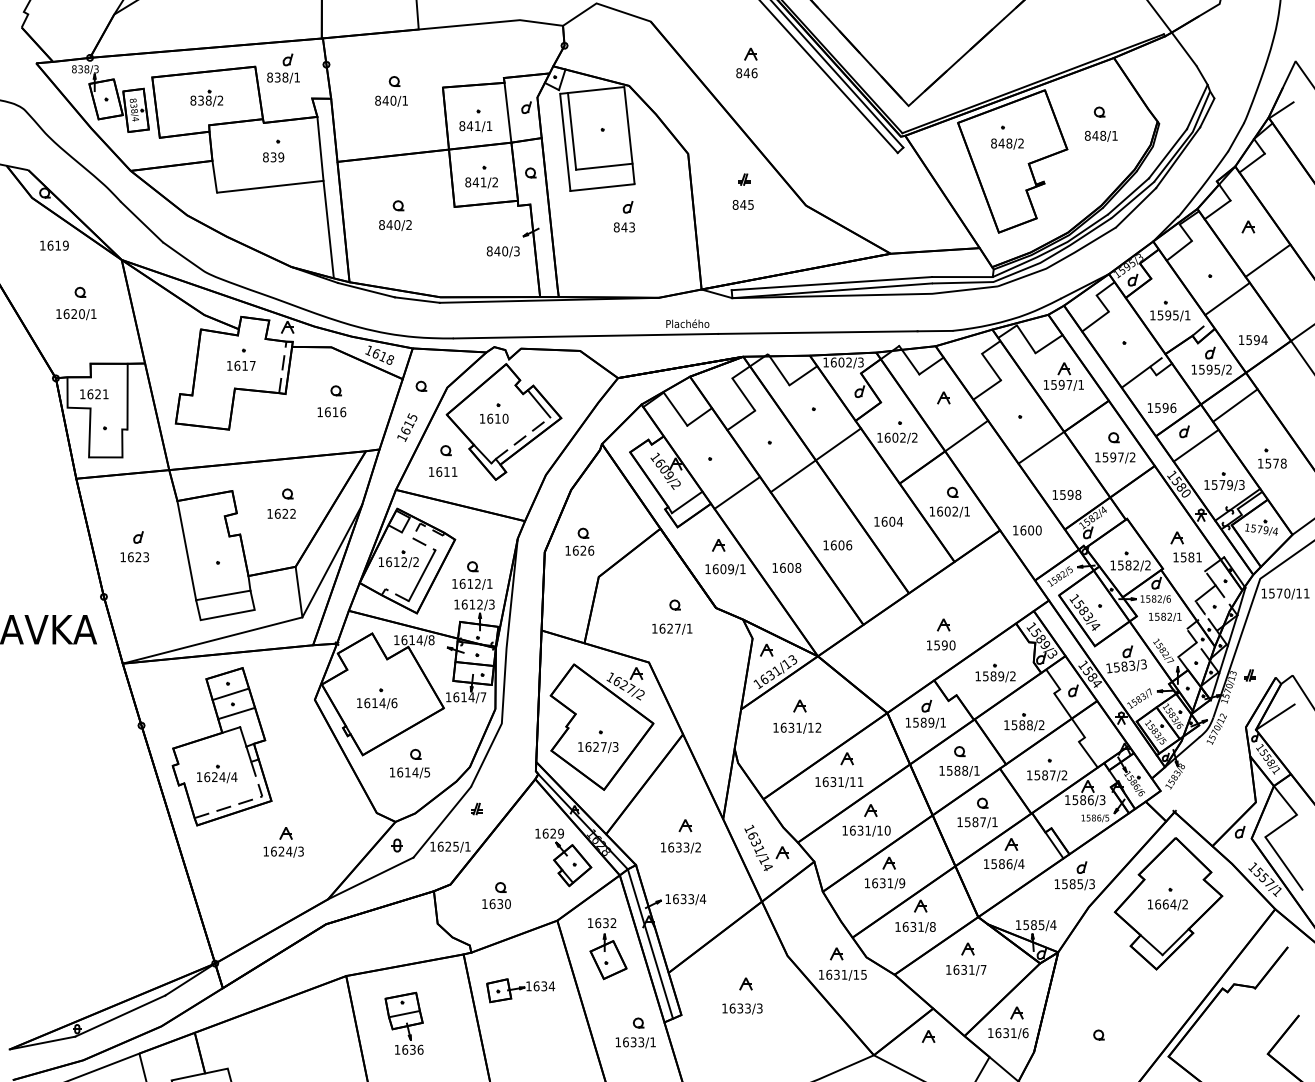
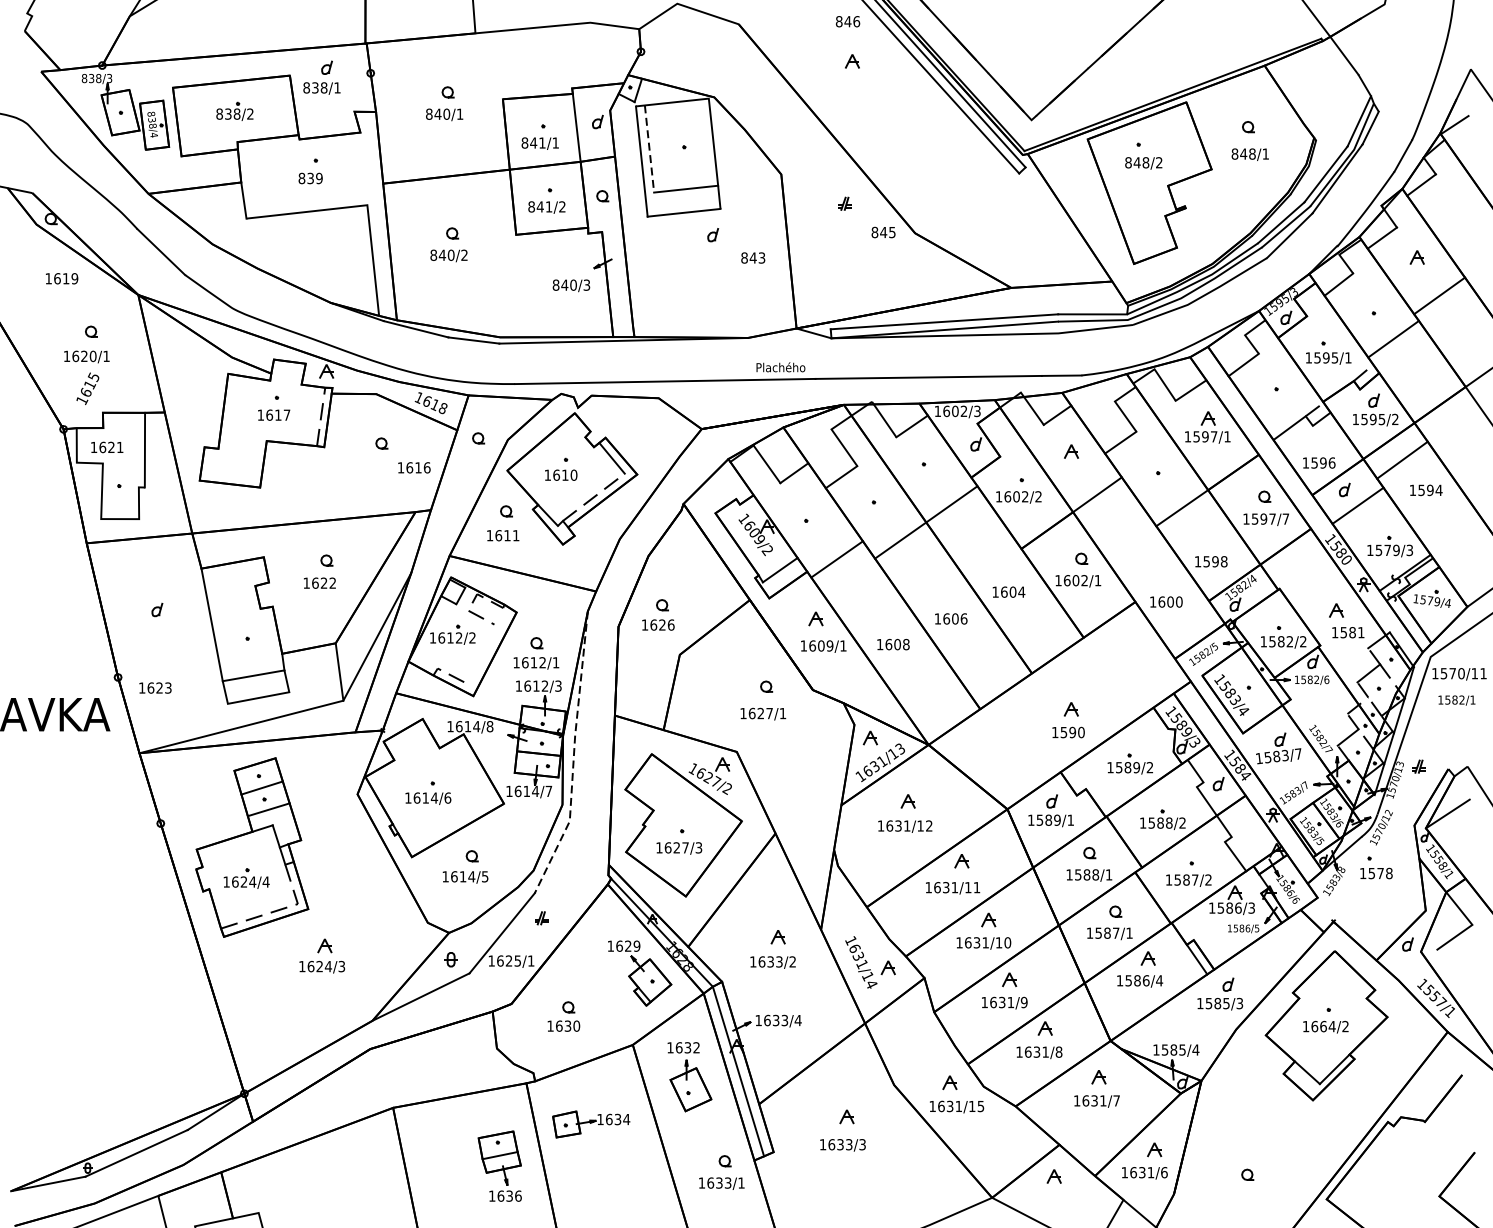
text: (746, 73) -> (847, 21), moved
line: (572, 131) -> (650, 149), solid -> dashed
line: (320, 148) -> (363, 168), removed
text: (742, 204) -> (882, 232), moved
text: (623, 227) -> (752, 258), moved
text: (1253, 340) -> (1426, 490), moved
text: (331, 412) -> (413, 468), moved
text: (407, 427) -> (88, 388), moved
text: (1132, 457) -> (1285, 519), 1597/2 -> 1597/7
part: (1272, 458) -> (1376, 867), moved
text: (134, 557) -> (155, 688), moved
line: (421, 575) -> (478, 653), removed
text: (1165, 616) -> (1457, 699), moved
text: (1143, 664) -> (1298, 754), 1583/3 -> 1583/7
line: (505, 666) -> (573, 756), solid -> dashed
line: (1283, 863) -> (1457, 980), removed
part: (403, 1022) -> (499, 1165), moved

